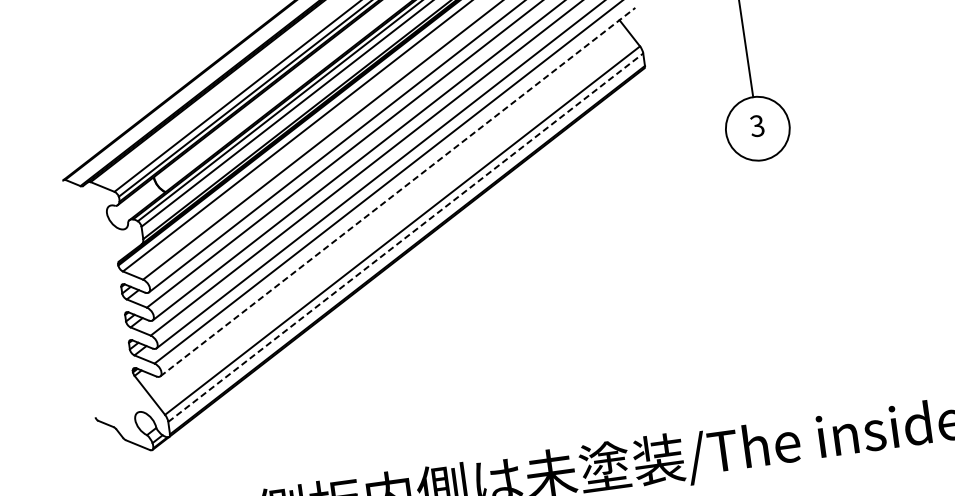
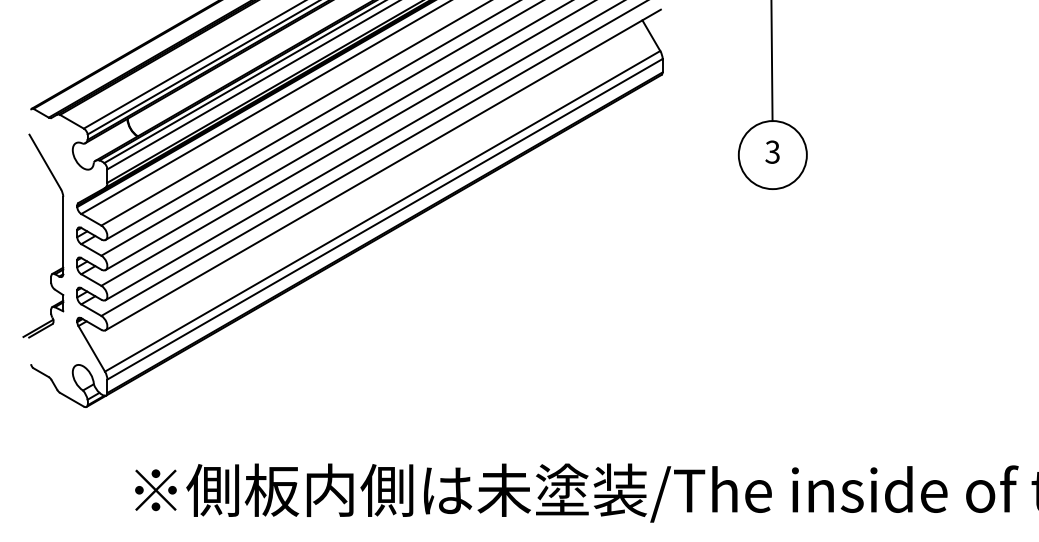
line: (398, 191) -> (383, 169), dashed -> solid
line: (406, 237) -> (385, 219), dashed -> solid
part: (108, 293) -> (62, 235), added

